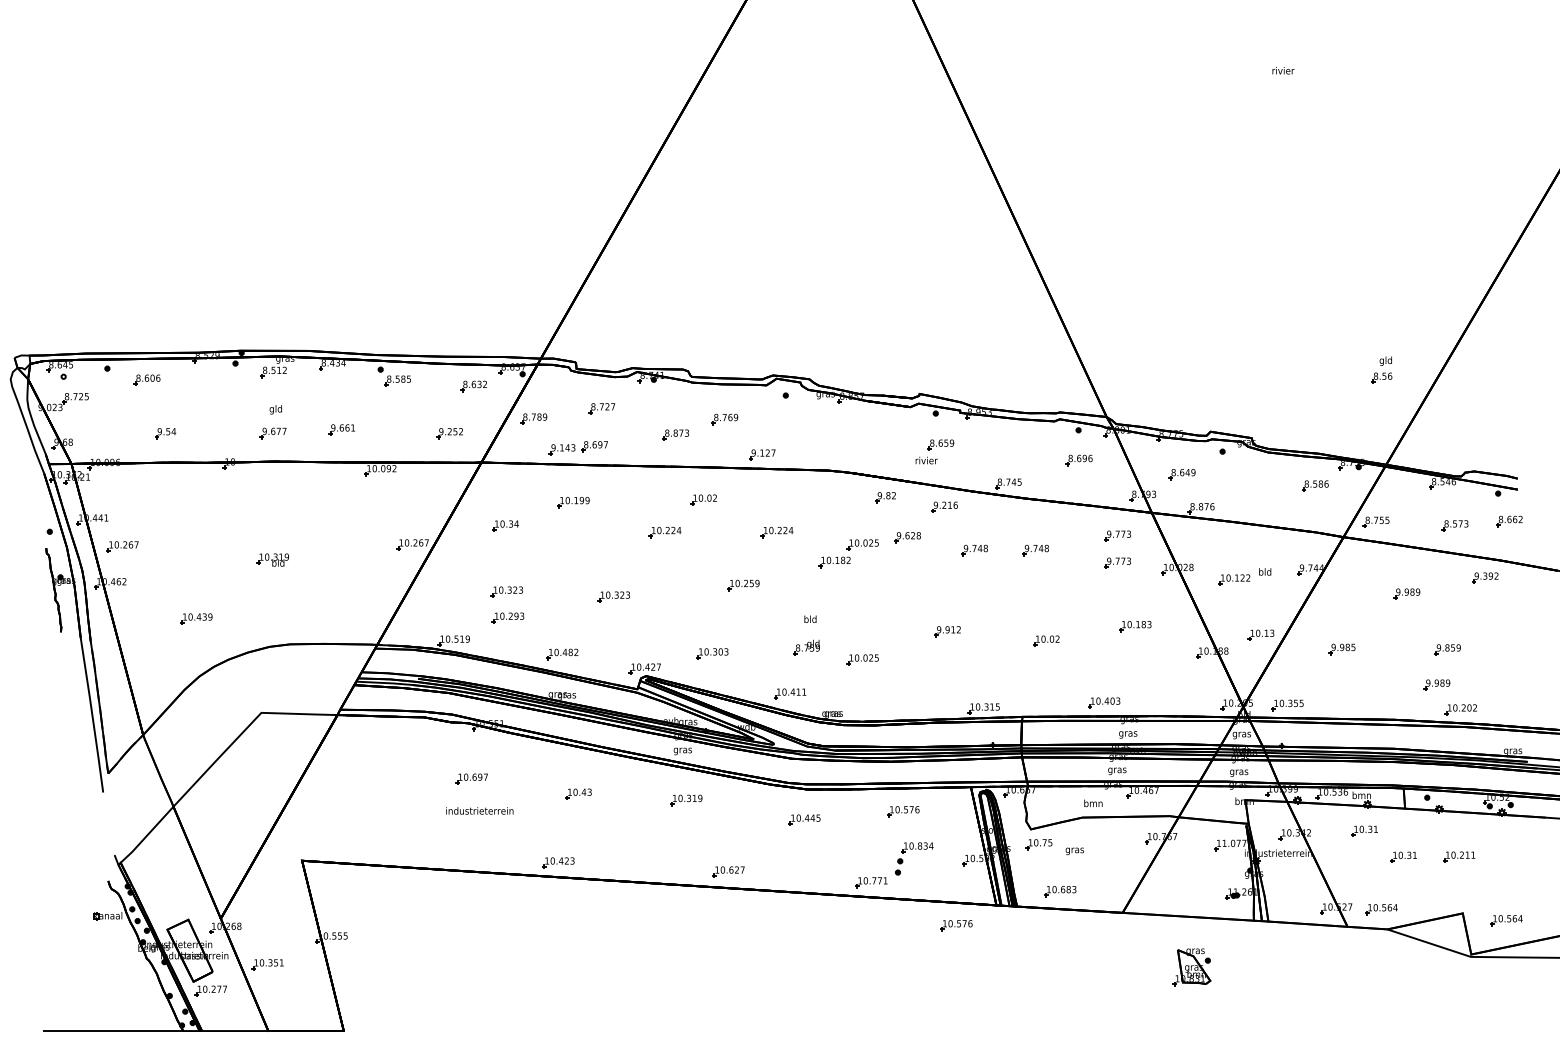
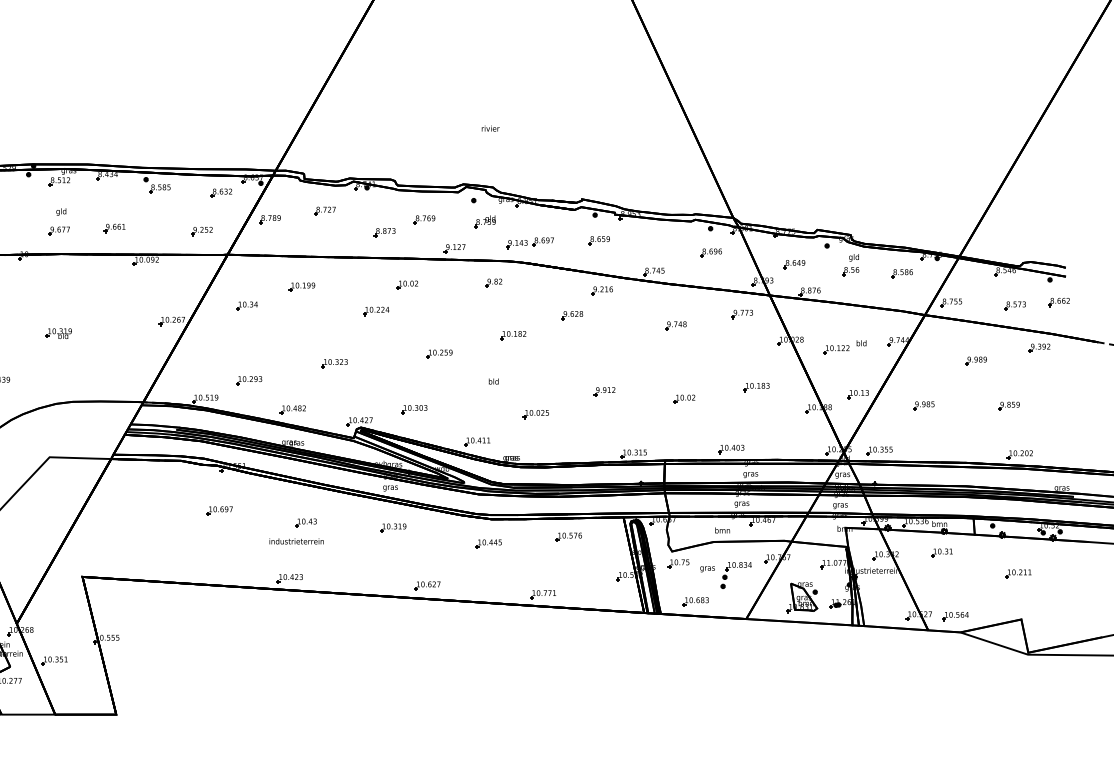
part: (1381, 369) -> (850, 264), moved
part: (577, 448) -> (529, 243), moved
text: (926, 460) -> (490, 128), moved
part: (885, 497) -> (493, 283), moved
part: (776, 532) -> (466, 311), removed
part: (862, 544) -> (535, 321), removed
part: (974, 550) -> (626, 325), removed
part: (1117, 562) -> (742, 335), removed
part: (506, 591) -> (247, 359), removed
part: (806, 647) -> (484, 221), moved
part: (1436, 684) -> (1000, 434), removed
text: (479, 810) -> (296, 541), moved
part: (915, 849) -> (737, 567), moved
part: (1403, 856) -> (973, 573), removed
part: (1506, 920) -> (1056, 625), removed
part: (956, 925) -> (611, 629), removed
part: (1191, 967) -> (801, 597), moved

